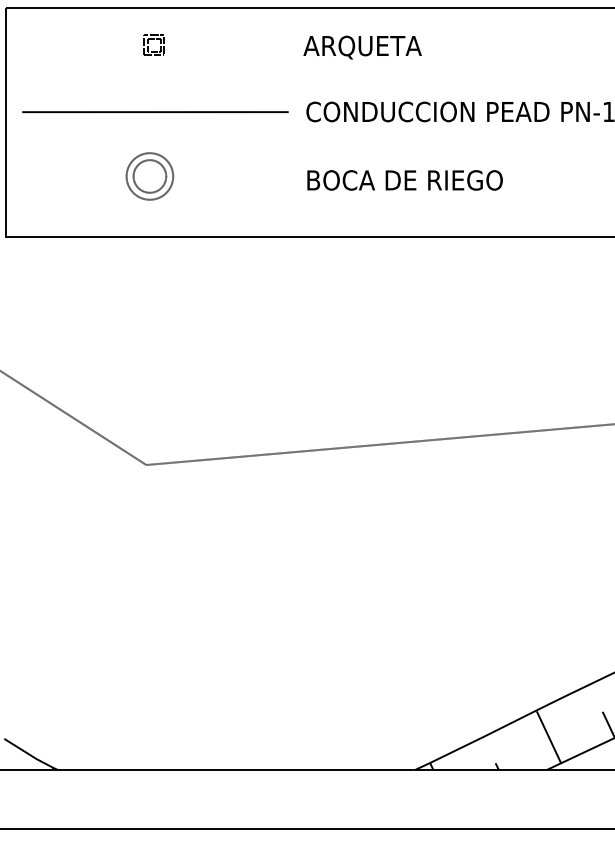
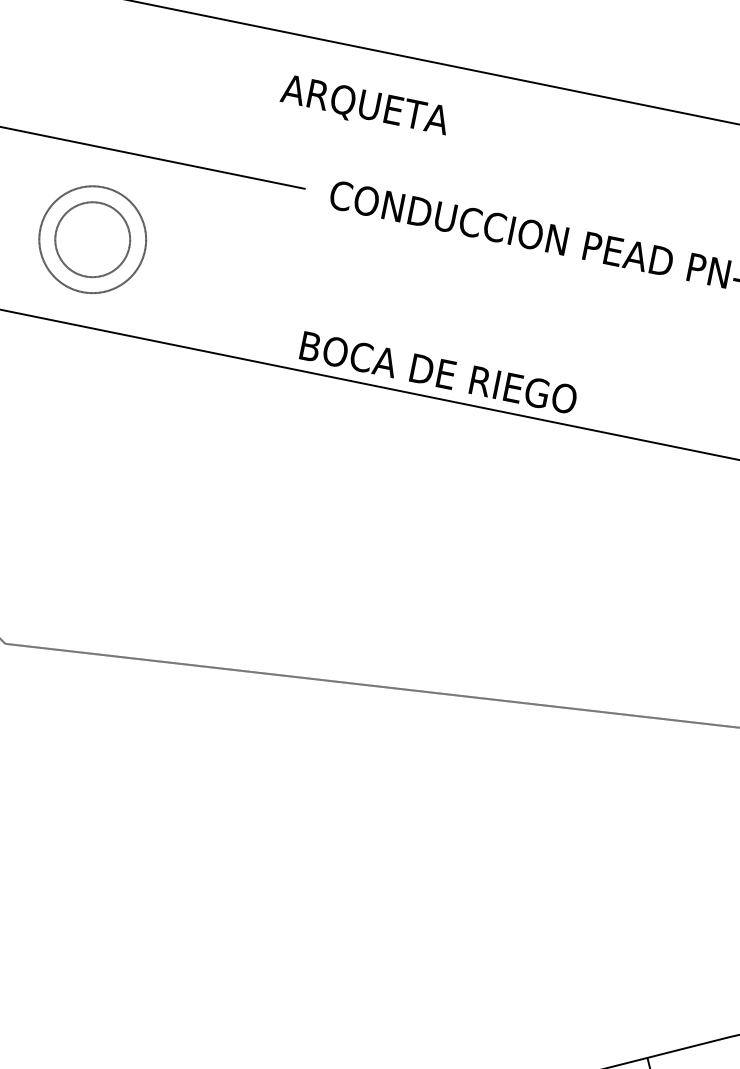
part: (153, 44) -> (135, 55), removed
text: (362, 47) -> (364, 106), moved
part: (149, 176) -> (92, 239), size x1.6
text: (404, 180) -> (437, 372), moved

